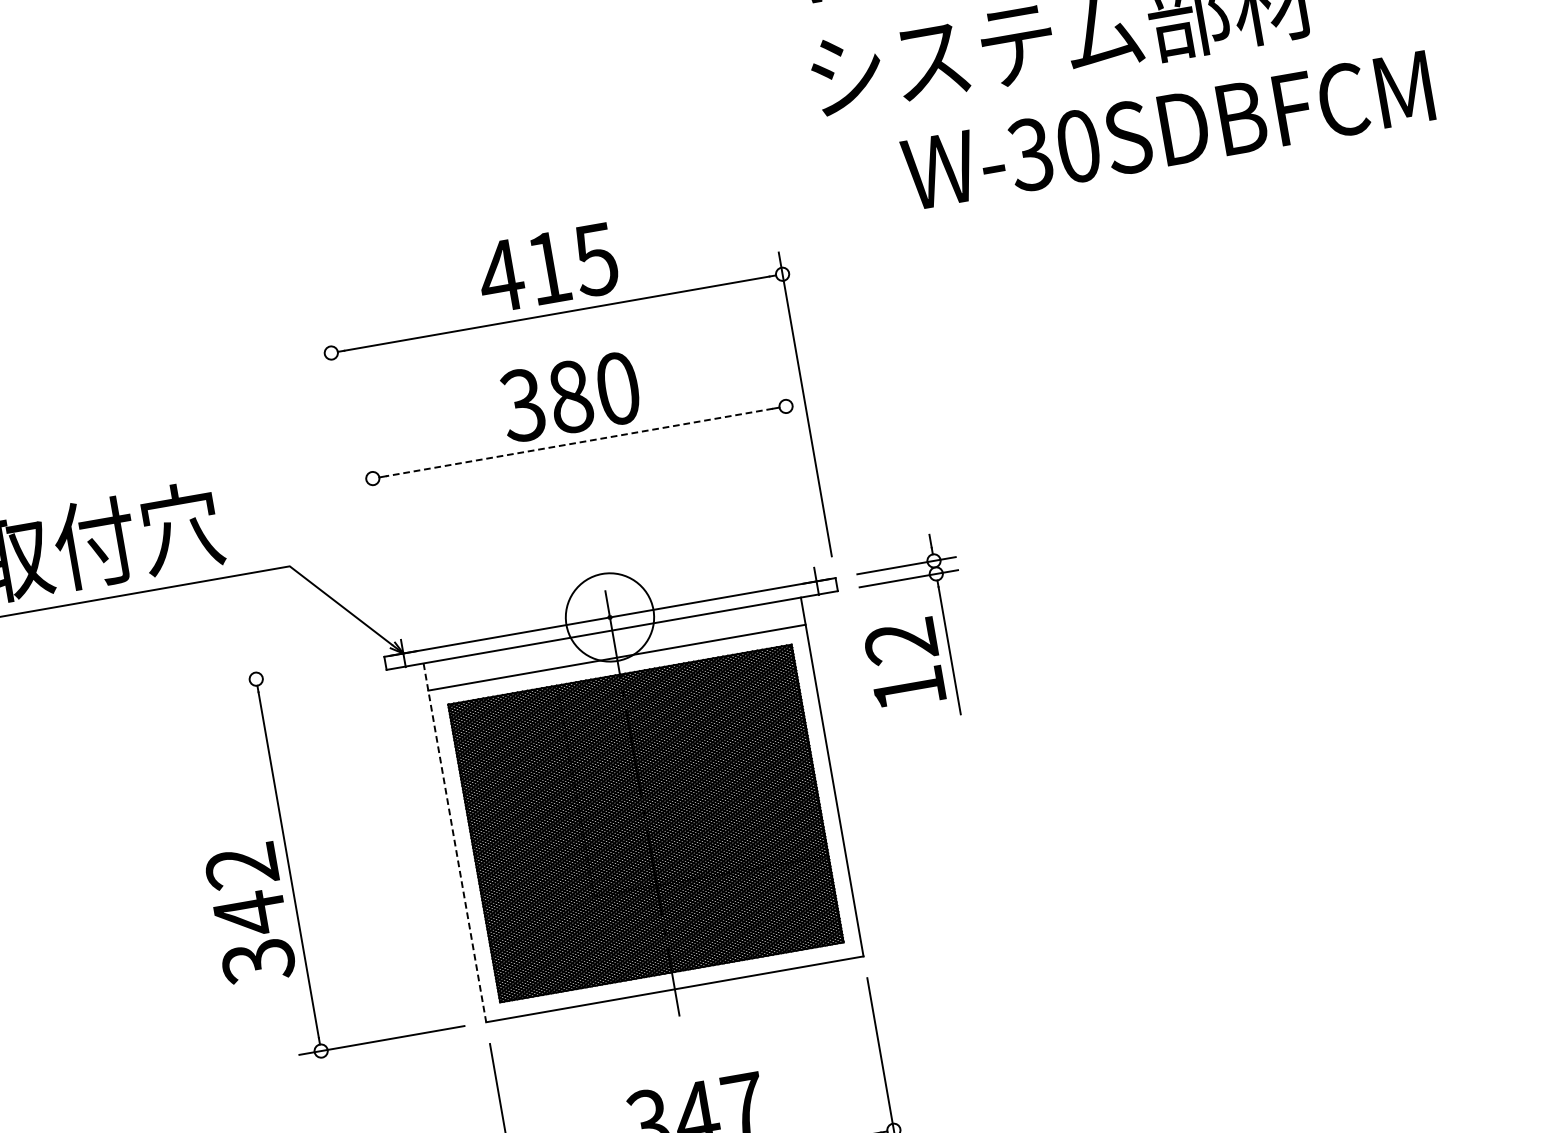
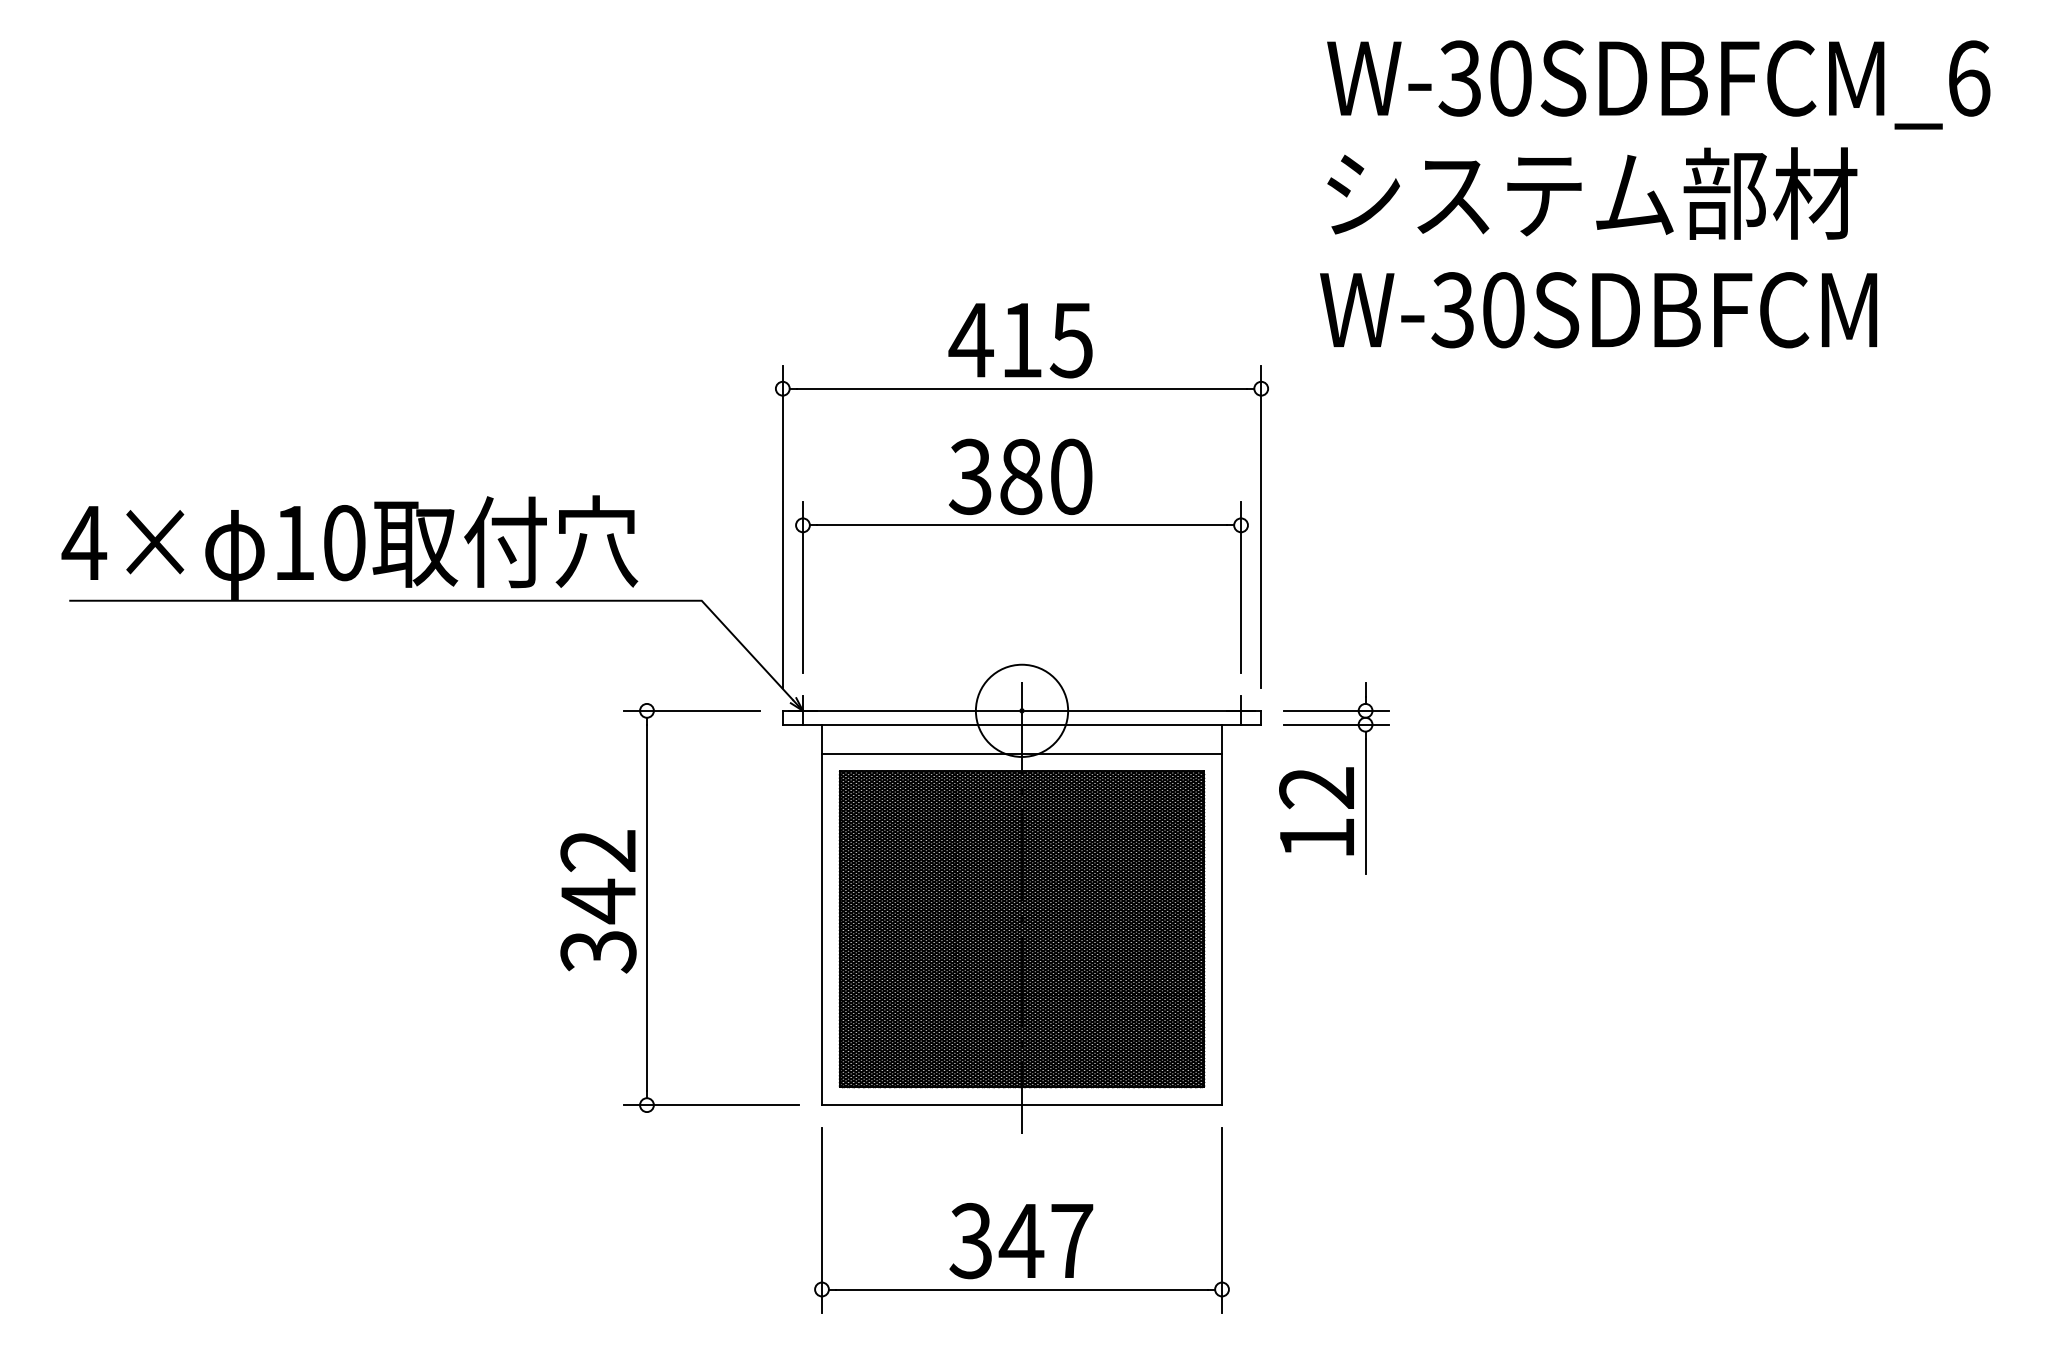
text: (1167, 130) -> (1598, 310), moved
line: (578, 442) -> (1021, 525), dashed -> solid
line: (796, 464) -> (1241, 587), added
line: (353, 483) -> (782, 526), added
line: (382, 537) -> (802, 587), added
line: (298, 671) -> (691, 710), added
line: (454, 843) -> (821, 915), dashed -> solid
text: (250, 914) -> (598, 901), moved

